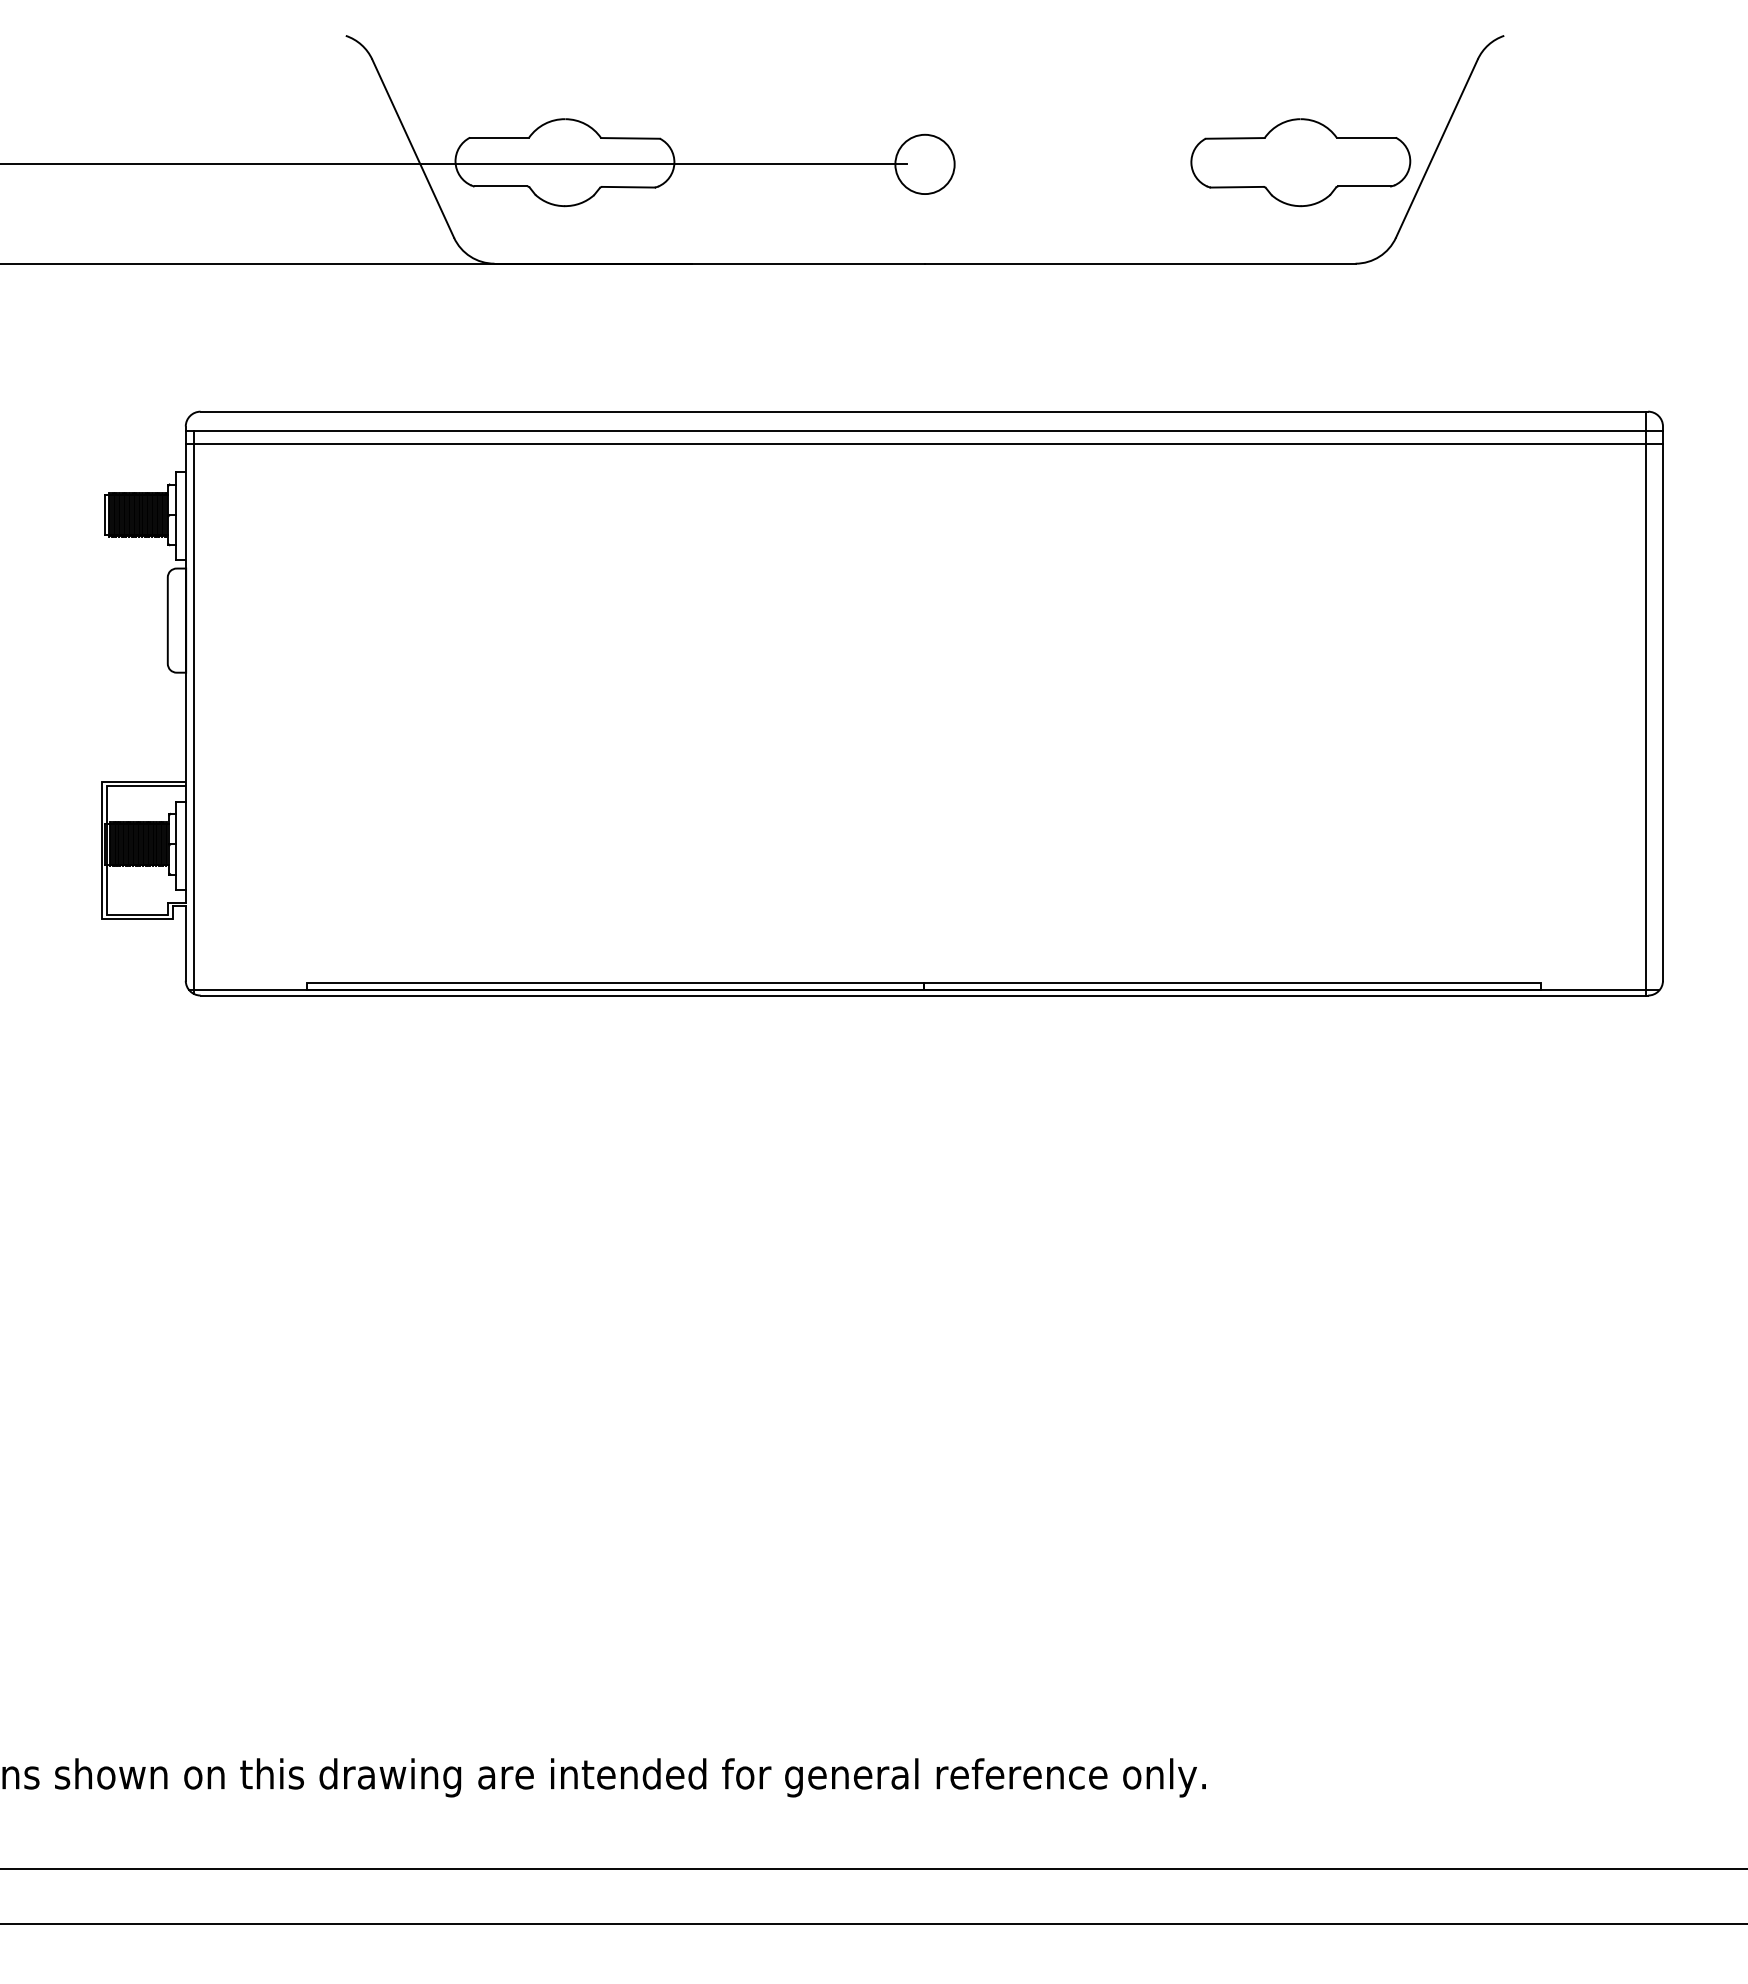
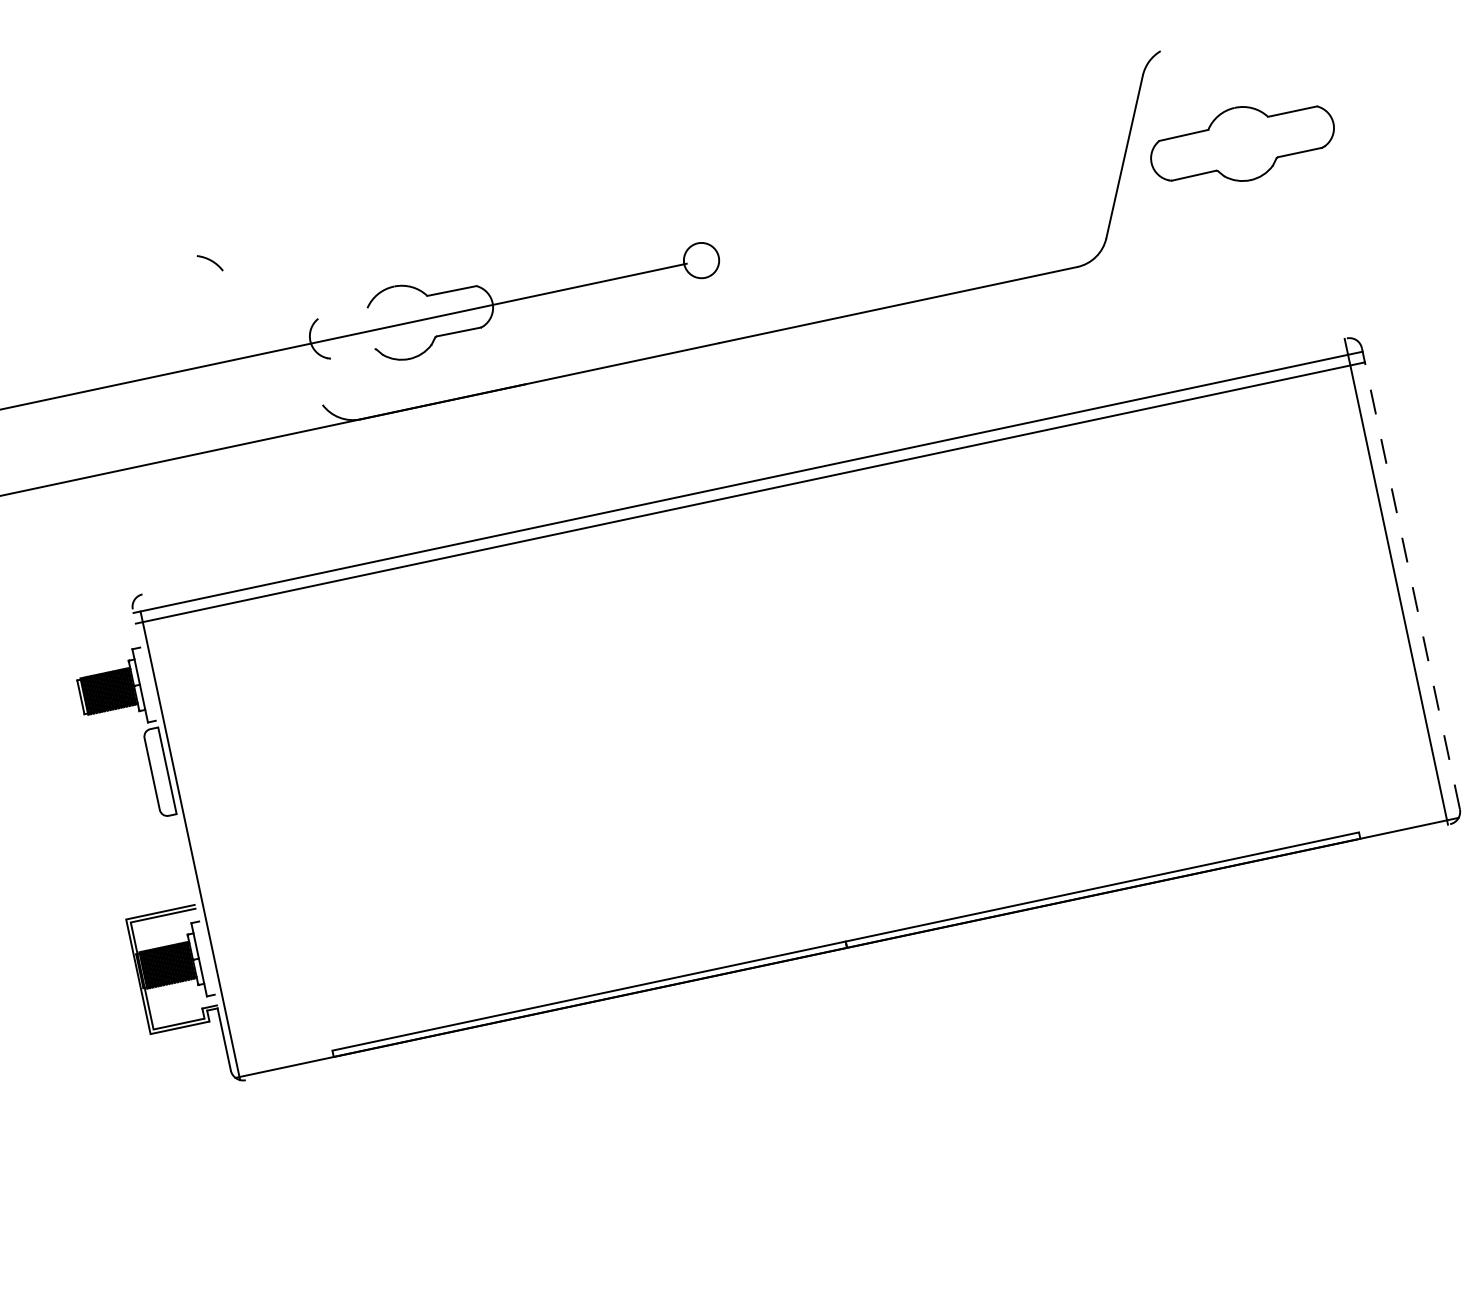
line: (499, 137) -> (342, 313), removed
line: (413, 148) -> (273, 337), removed
part: (1300, 162) -> (1242, 143), moved
circle: (924, 164) -> (701, 260), size x0.7
line: (500, 186) -> (352, 354), removed
line: (924, 411) -> (744, 466), removed
line: (185, 664) -> (174, 807), removed
line: (1662, 703) -> (1410, 578), solid -> dashed
line: (924, 995) -> (848, 952), removed

